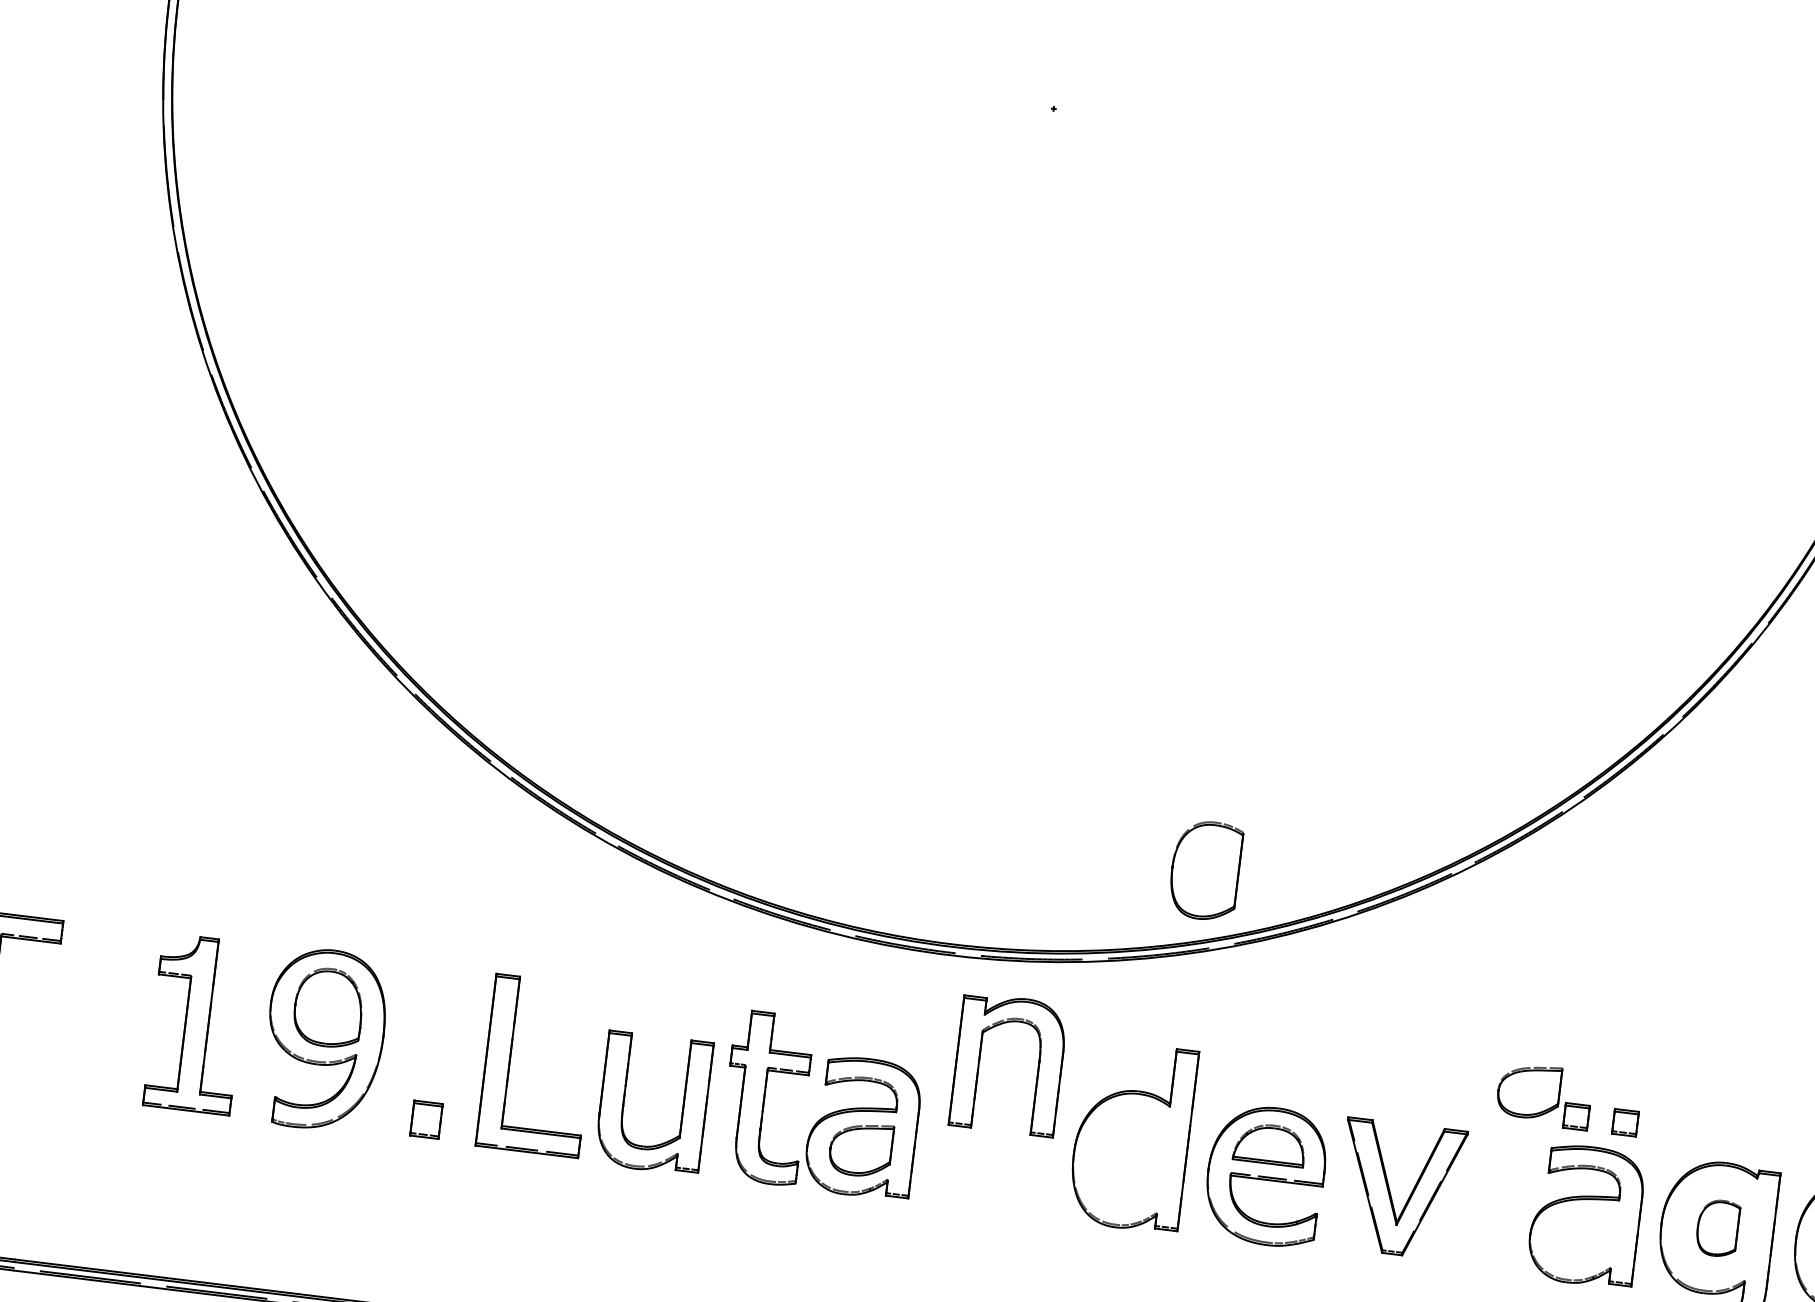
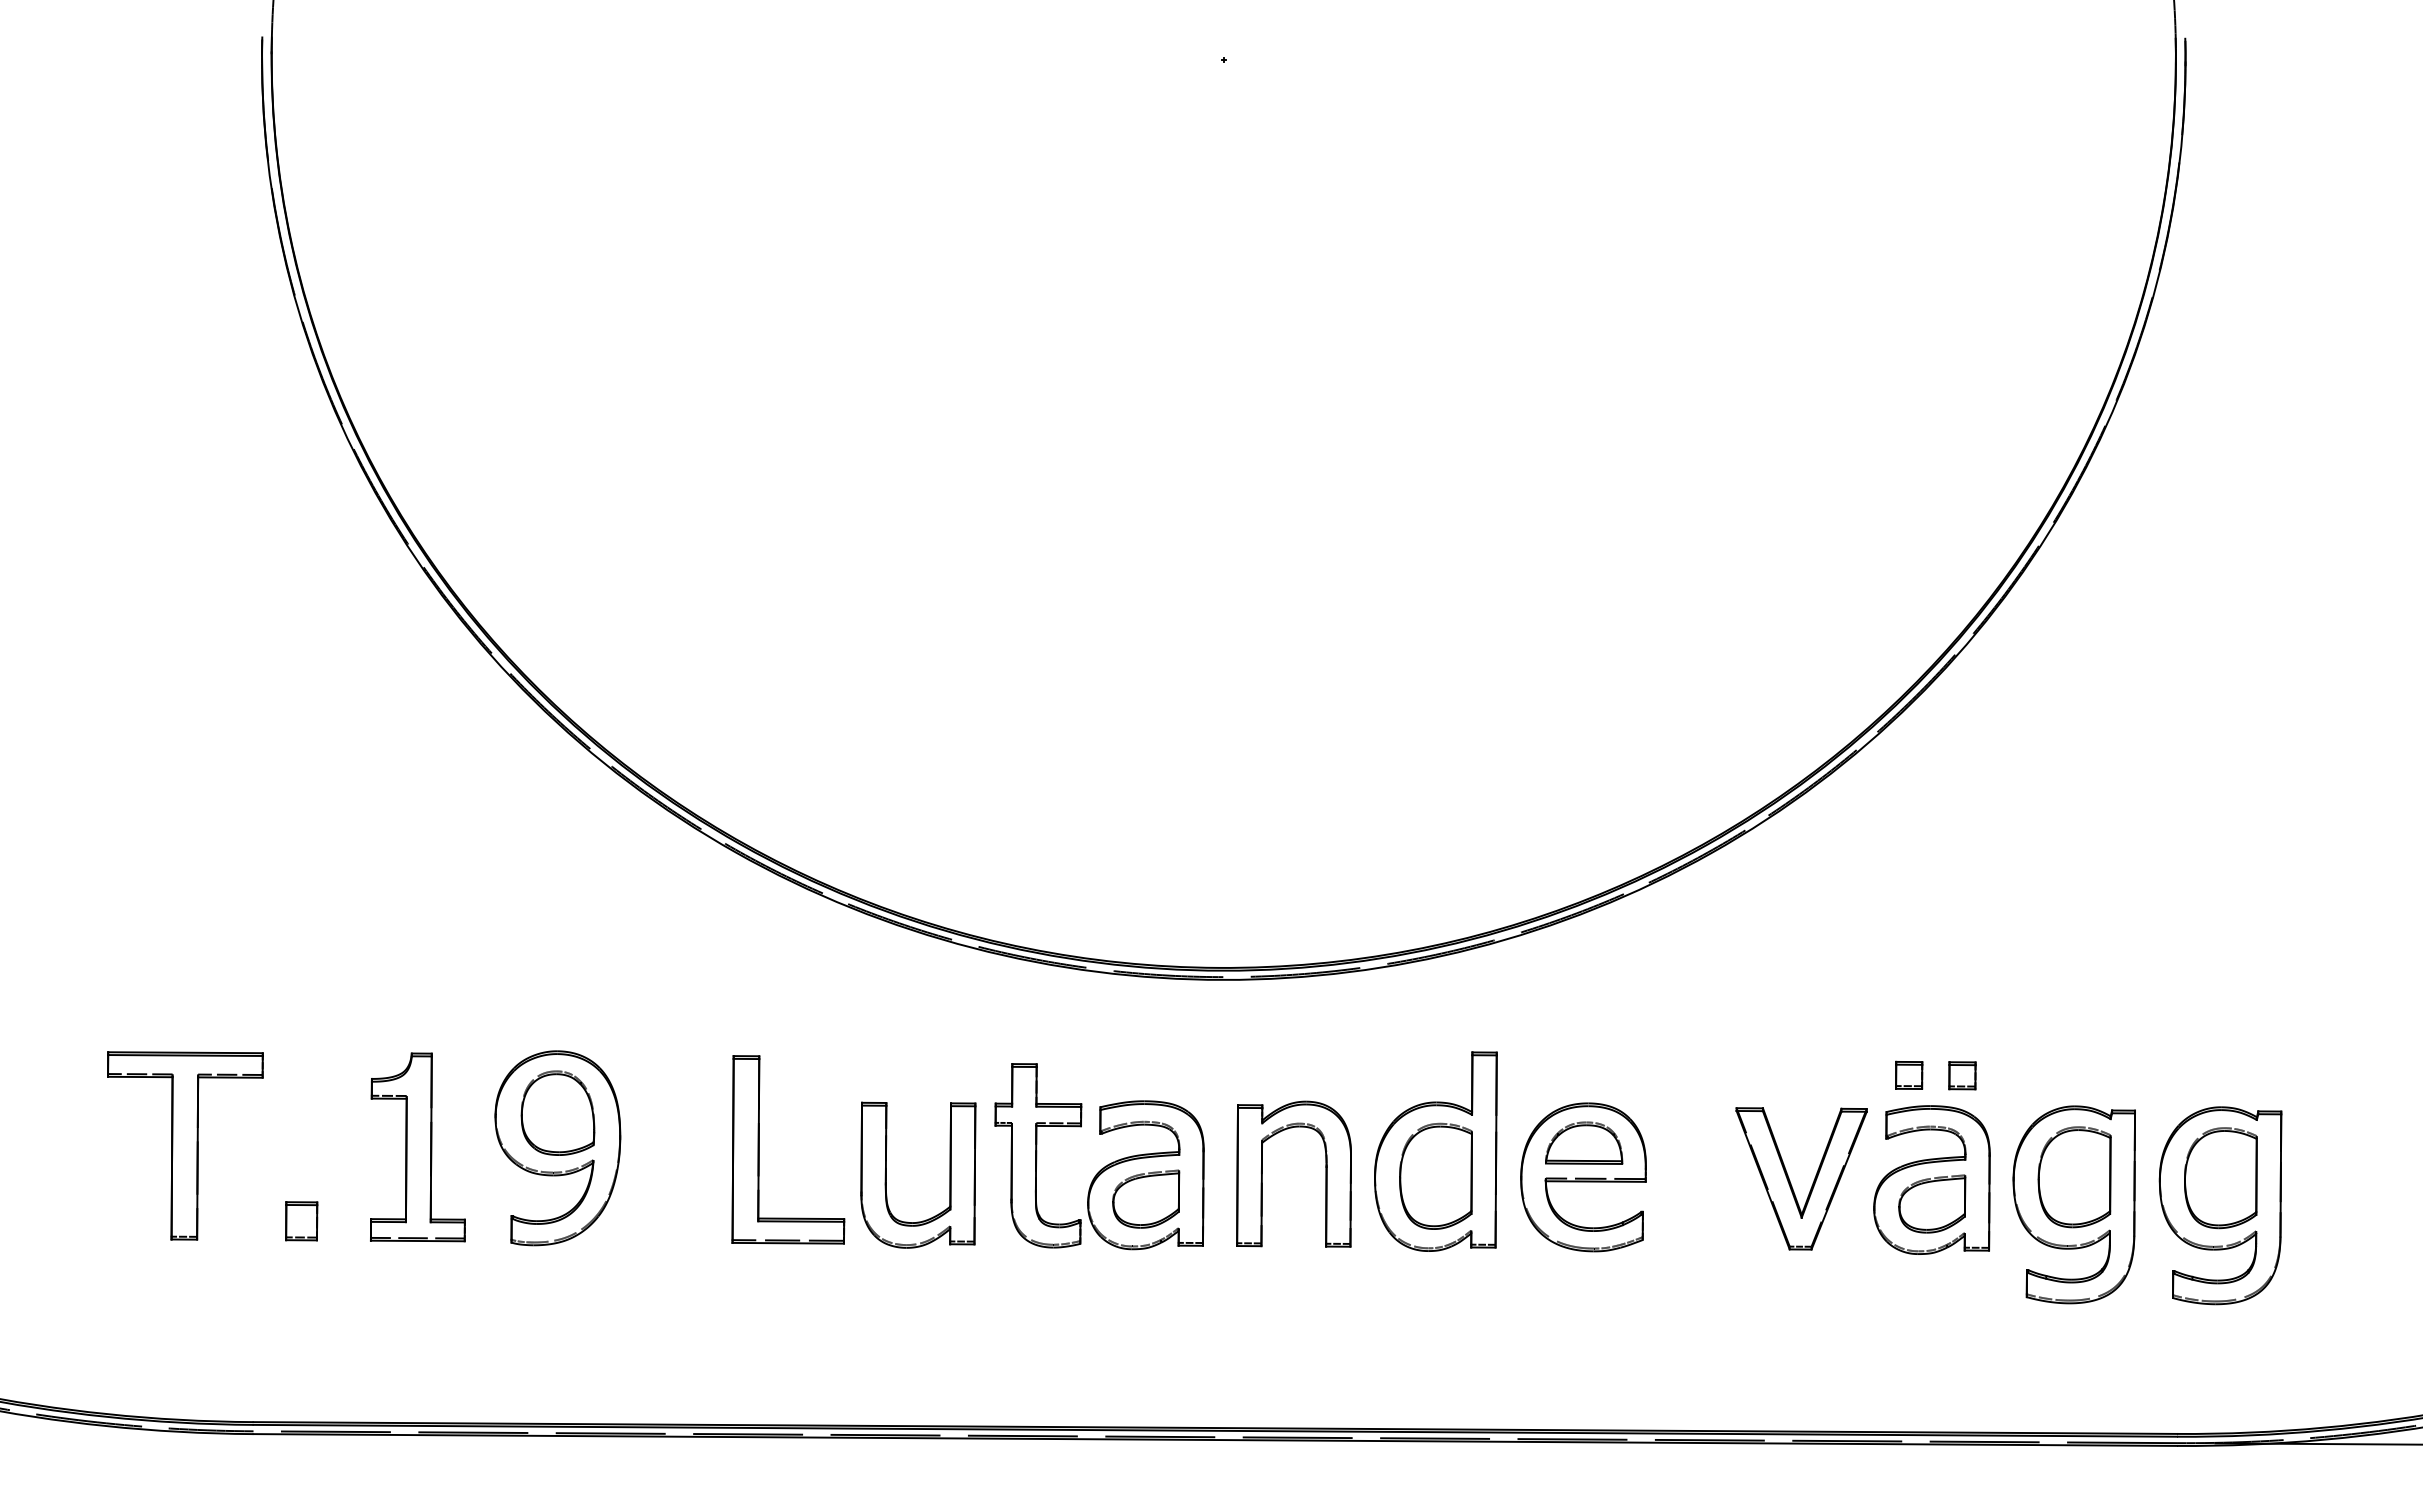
part: (1205, 869) -> (1435, 1175), moved
part: (979, 1060) -> (1262, 1173), moved
part: (1529, 1090) -> (1932, 1203), moved
part: (426, 1119) -> (301, 1221), moved
part: (1390, 1189) -> (1790, 1180), moved
part: (1717, 1228) -> (2074, 1177), size x1.67

